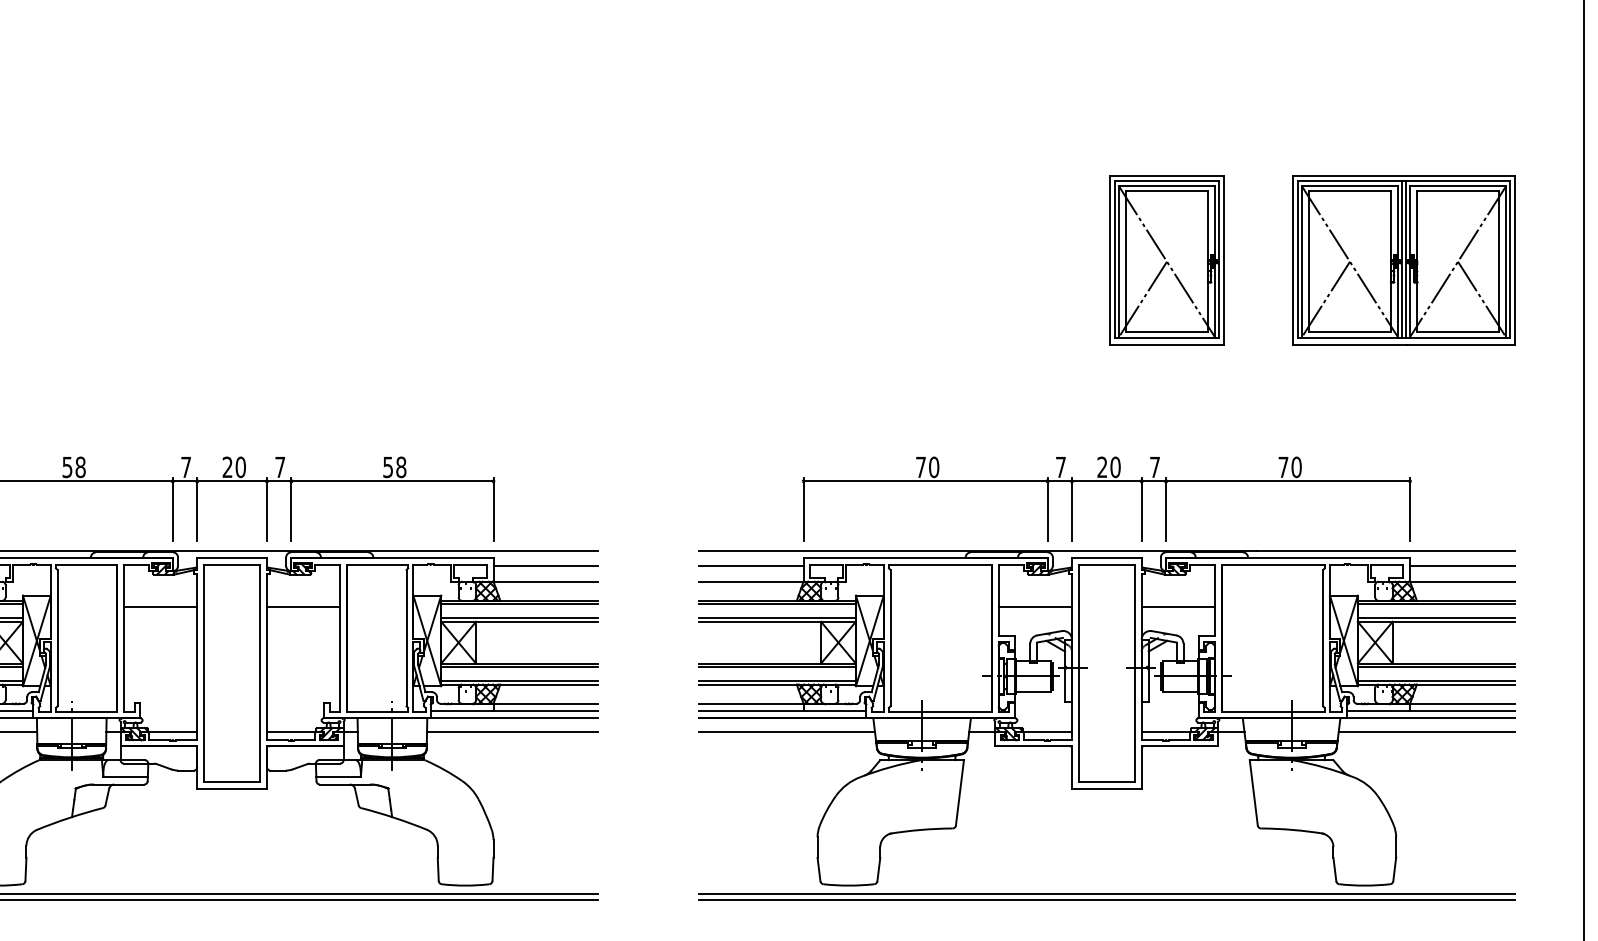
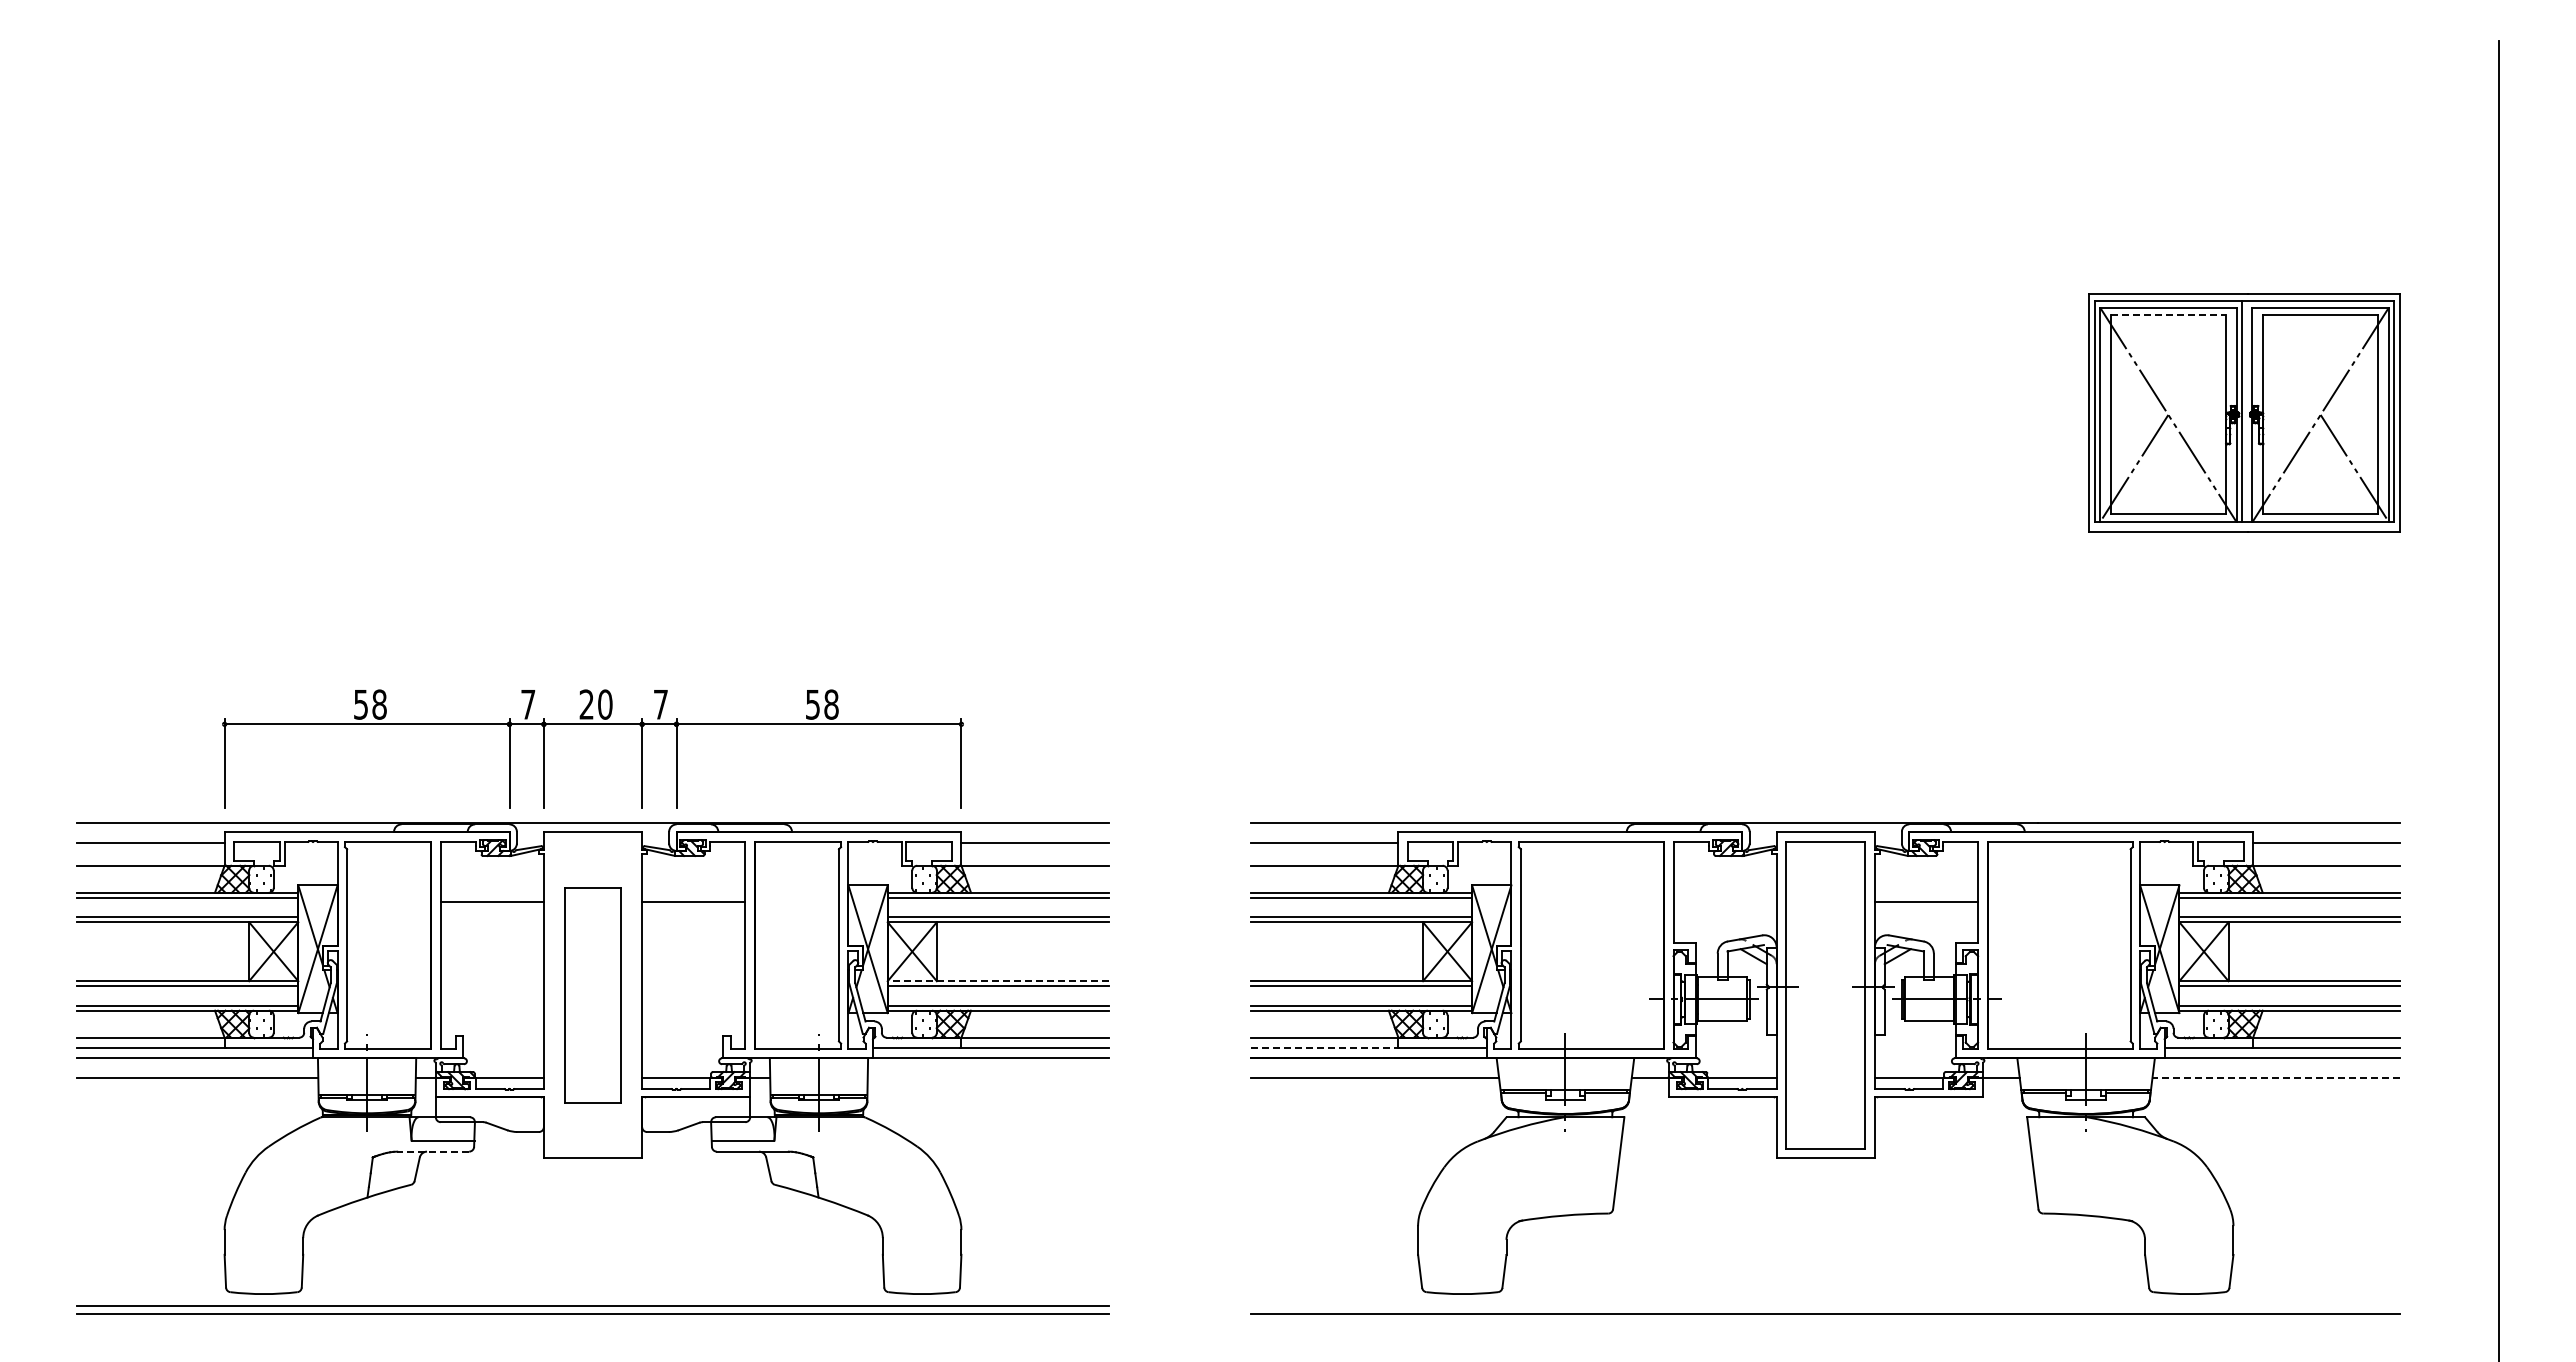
line: (1350, 191) -> (2168, 315), solid -> dashed
line: (1405, 259) -> (2246, 411), removed
part: (1166, 260) -> (1910, 412), removed
part: (1106, 481) -> (1825, 724), removed
line: (1034, 607) -> (1724, 902), removed
line: (519, 663) -> (998, 981), solid -> dashed
part: (231, 673) -> (592, 995), size x0.7
line: (752, 710) -> (1326, 1047), solid -> dashed
line: (512, 731) -> (987, 1077), removed
line: (1425, 731) -> (2275, 1077), solid -> dashed
line: (118, 784) -> (433, 1151), solid -> dashed
line: (1106, 893) -> (1825, 1305), removed

